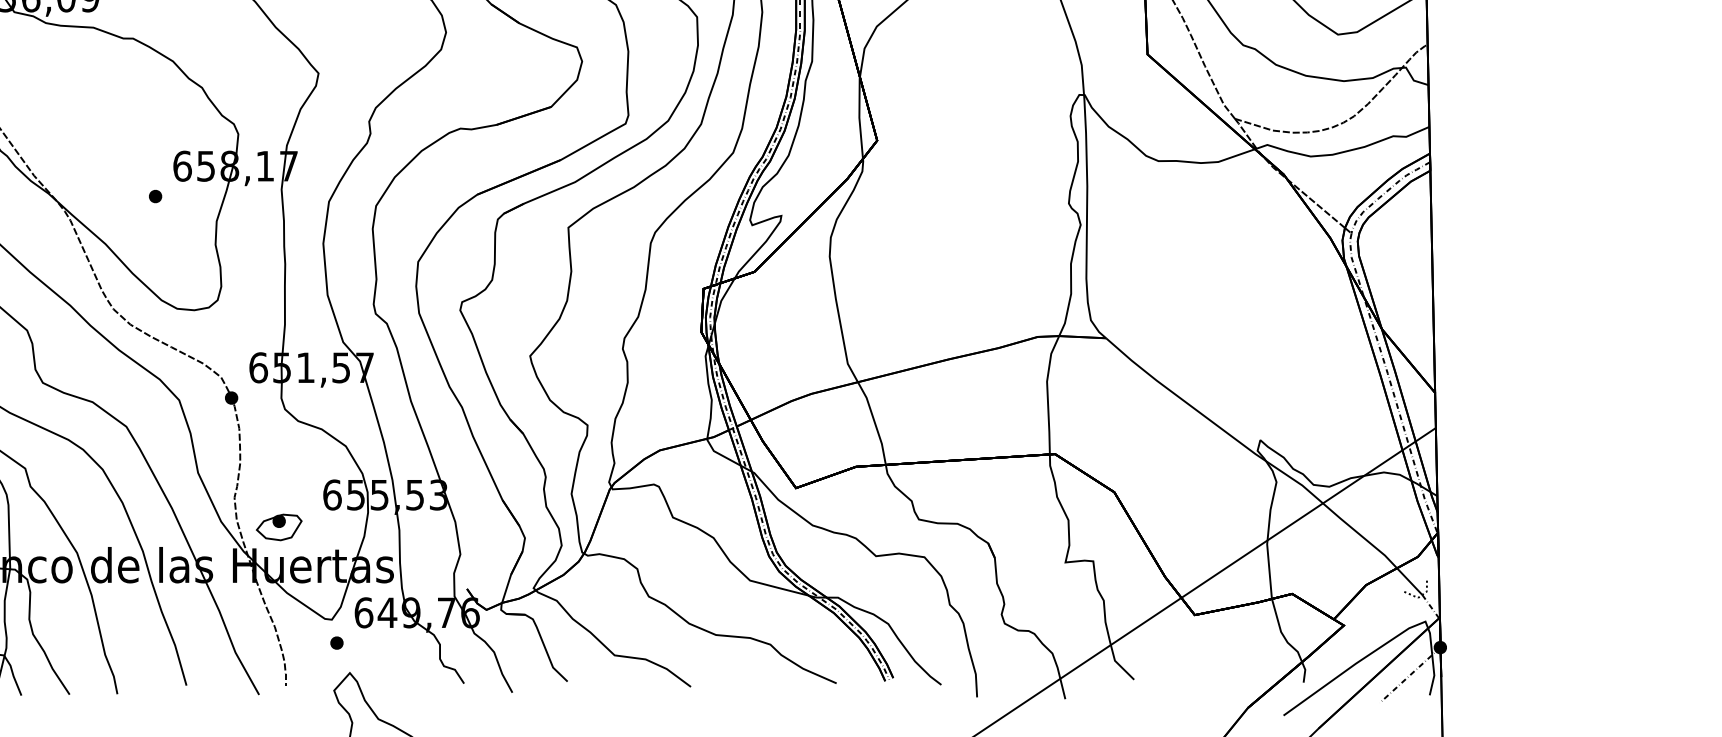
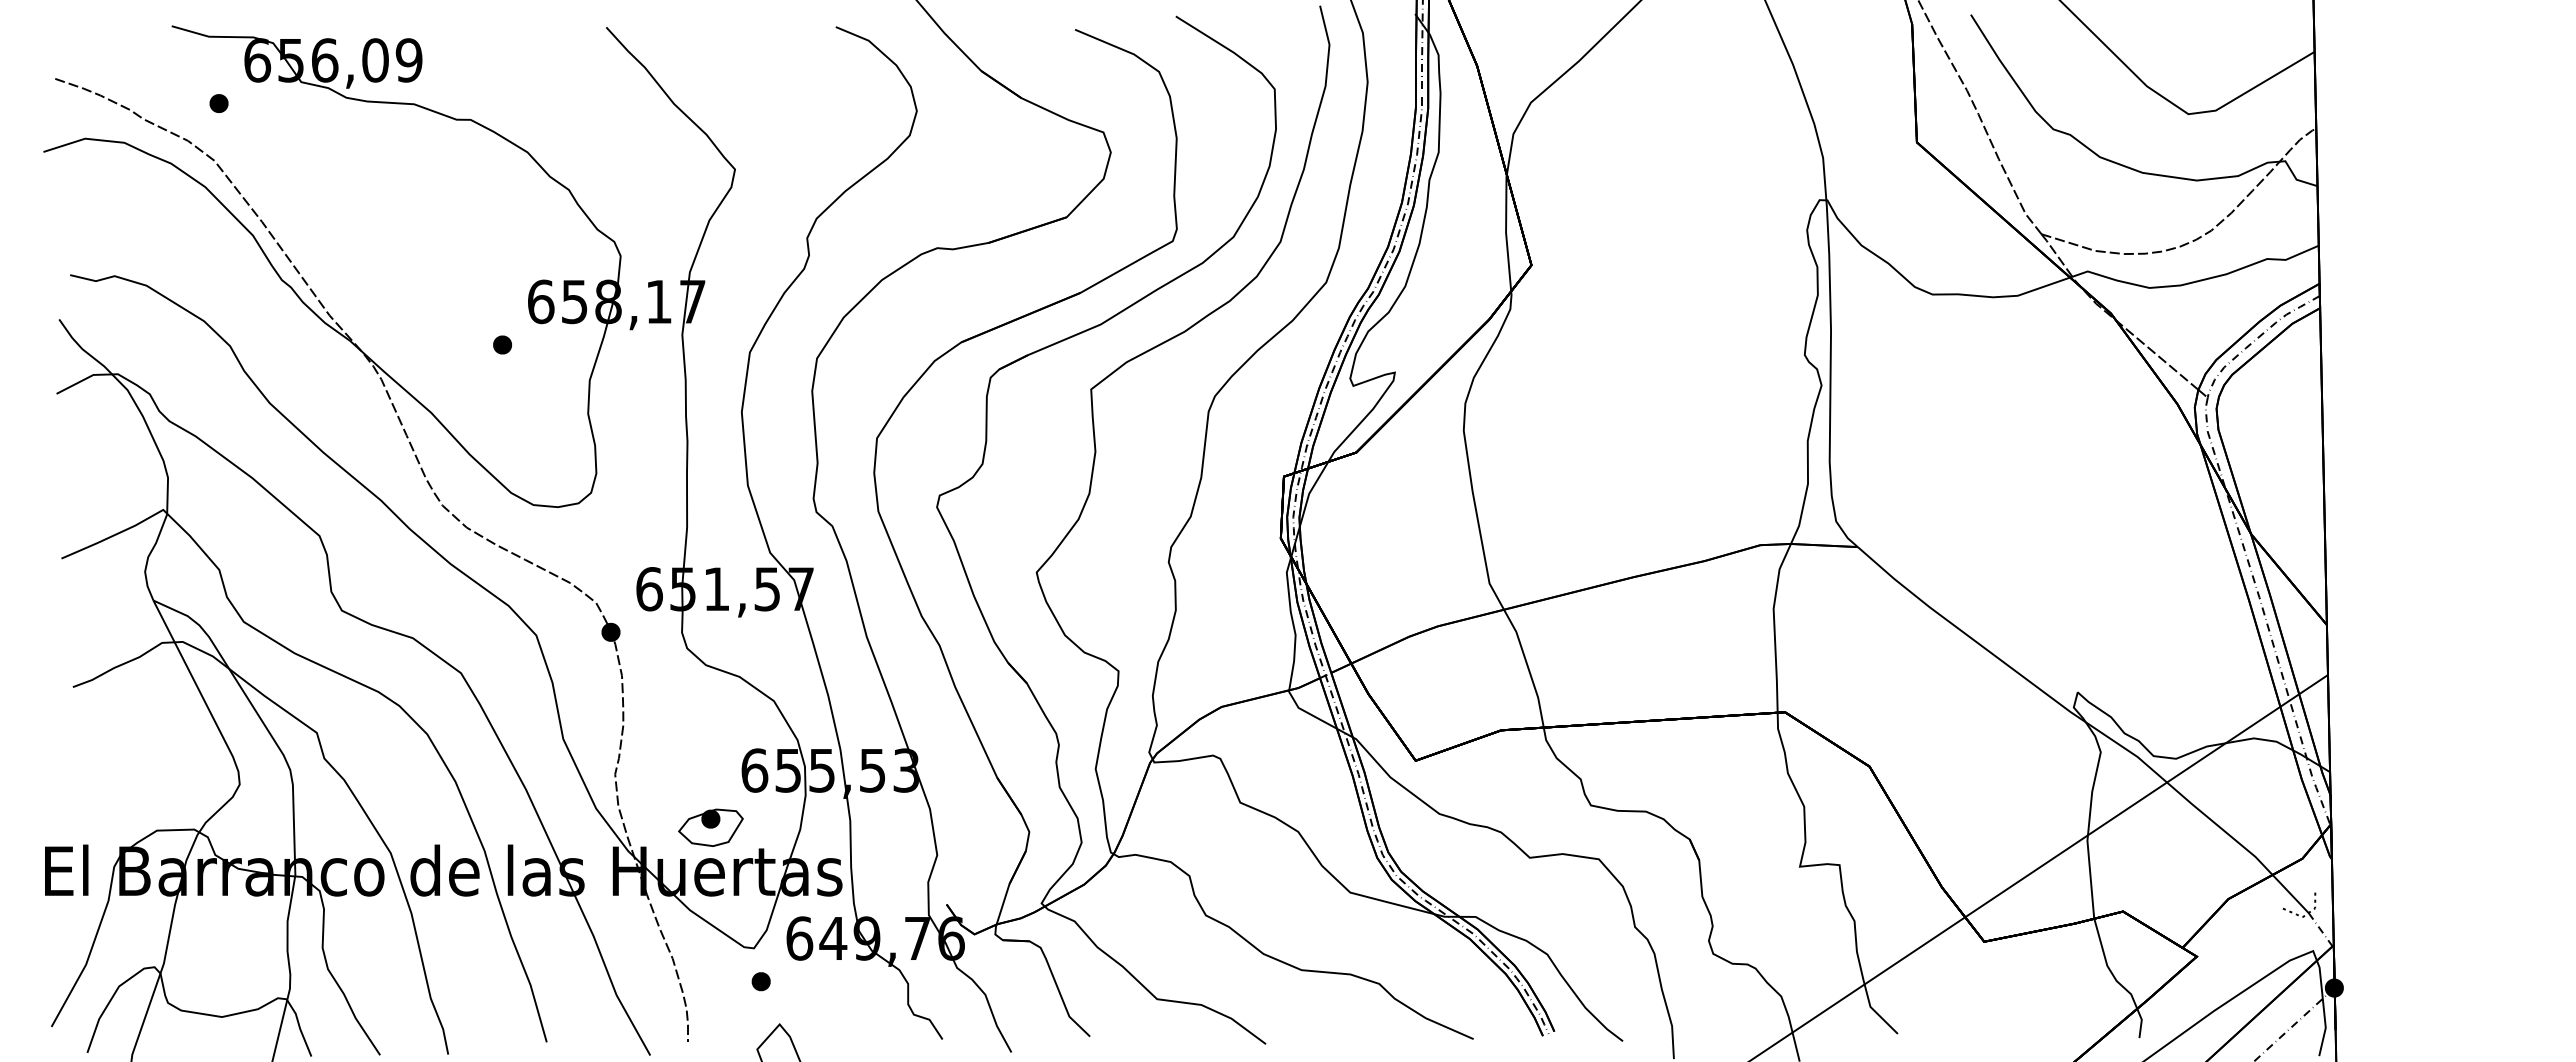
part: (278, 527) -> (710, 827), moved

